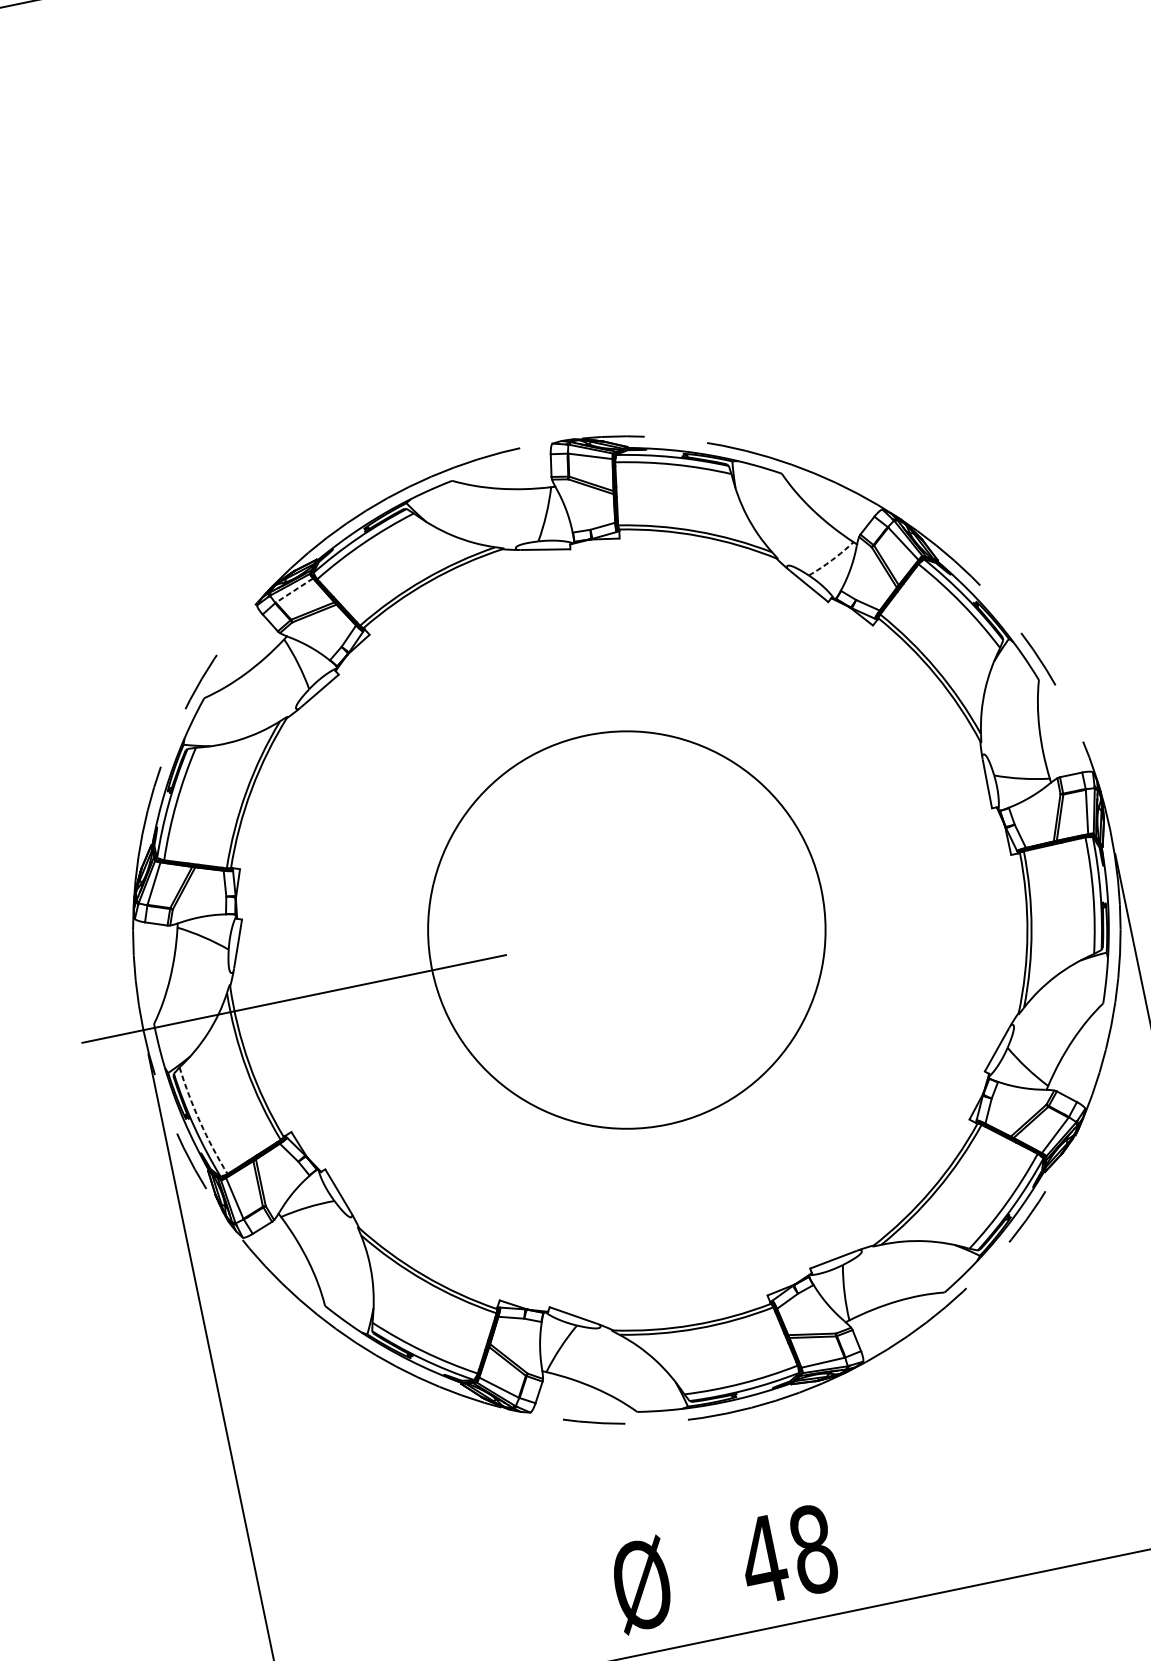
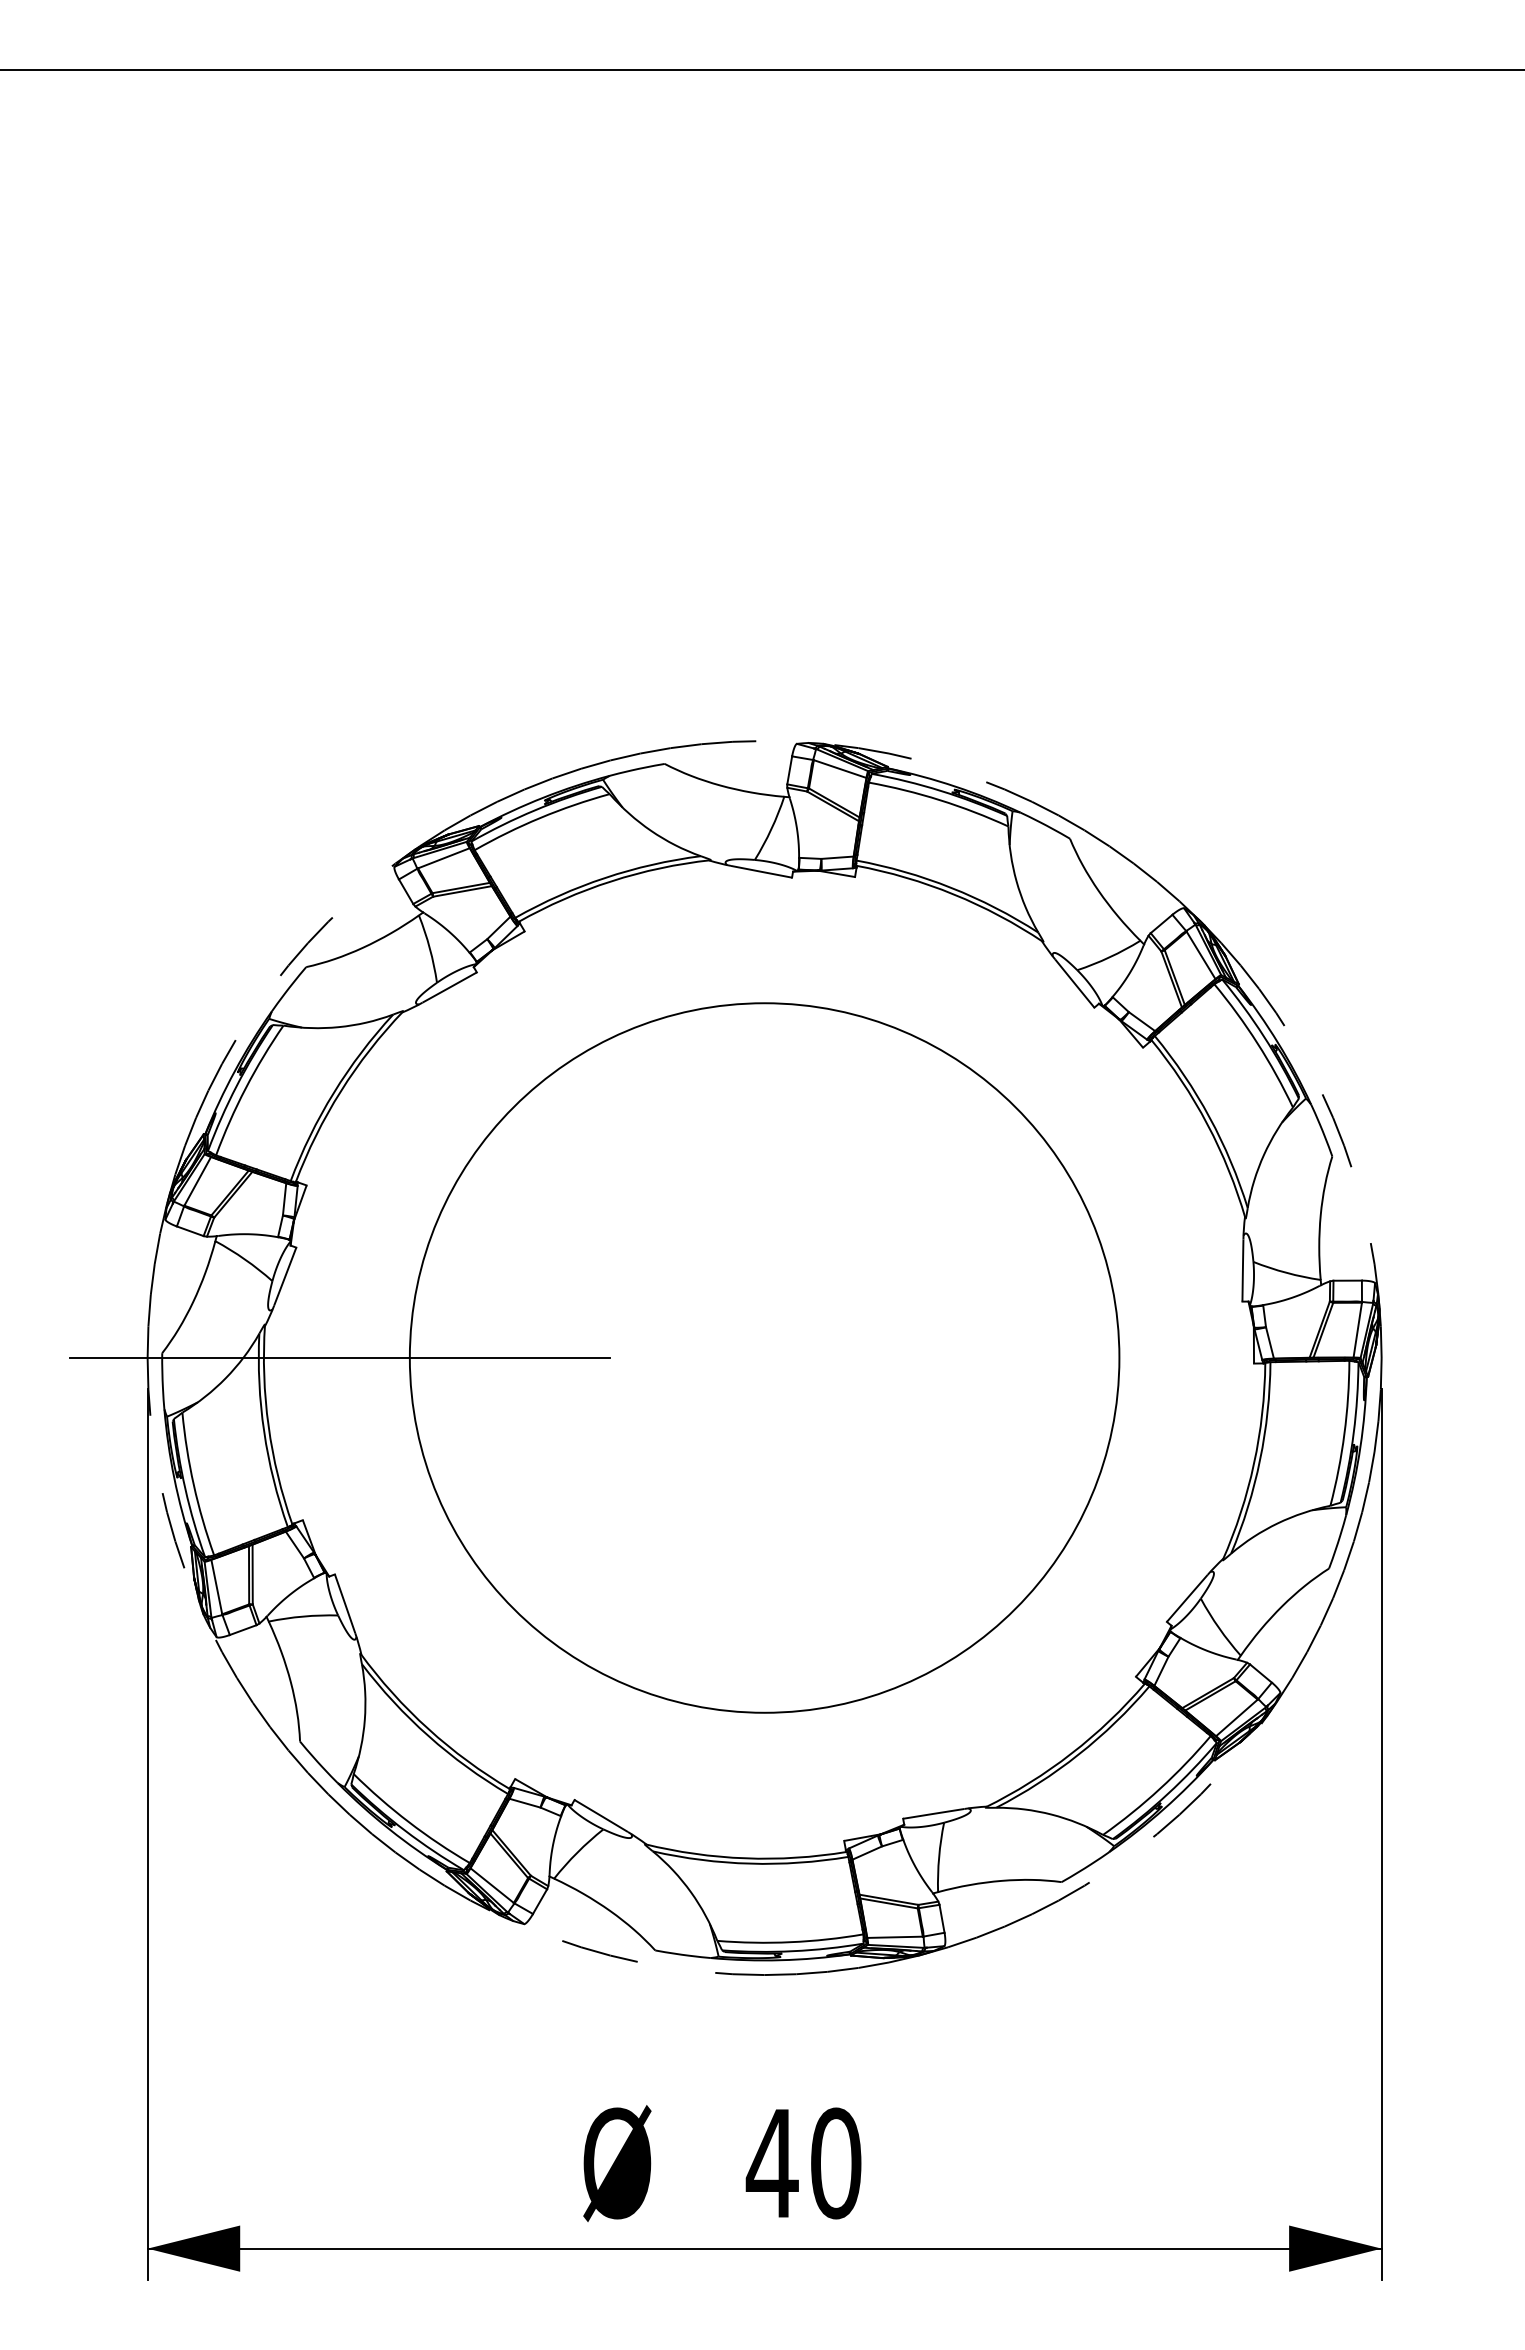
arc: (832, 560) -> (1109, 957), dashed -> solid
line: (294, 590) -> (443, 858), dashed -> solid
circle: (626, 929) -> (764, 1357), size x1.43
arc: (200, 1122) -> (193, 1485), dashed -> solid
text: (813, 1549) -> (836, 2163), 48 -> 40

